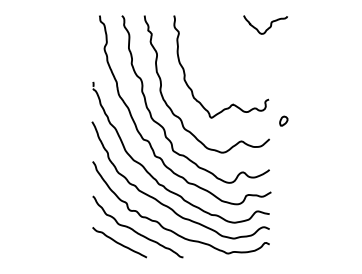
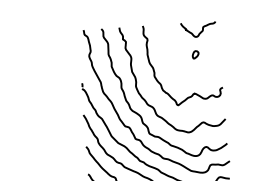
curve: (268, 27) -> (200, 31), moved
part: (283, 120) -> (195, 54), moved

